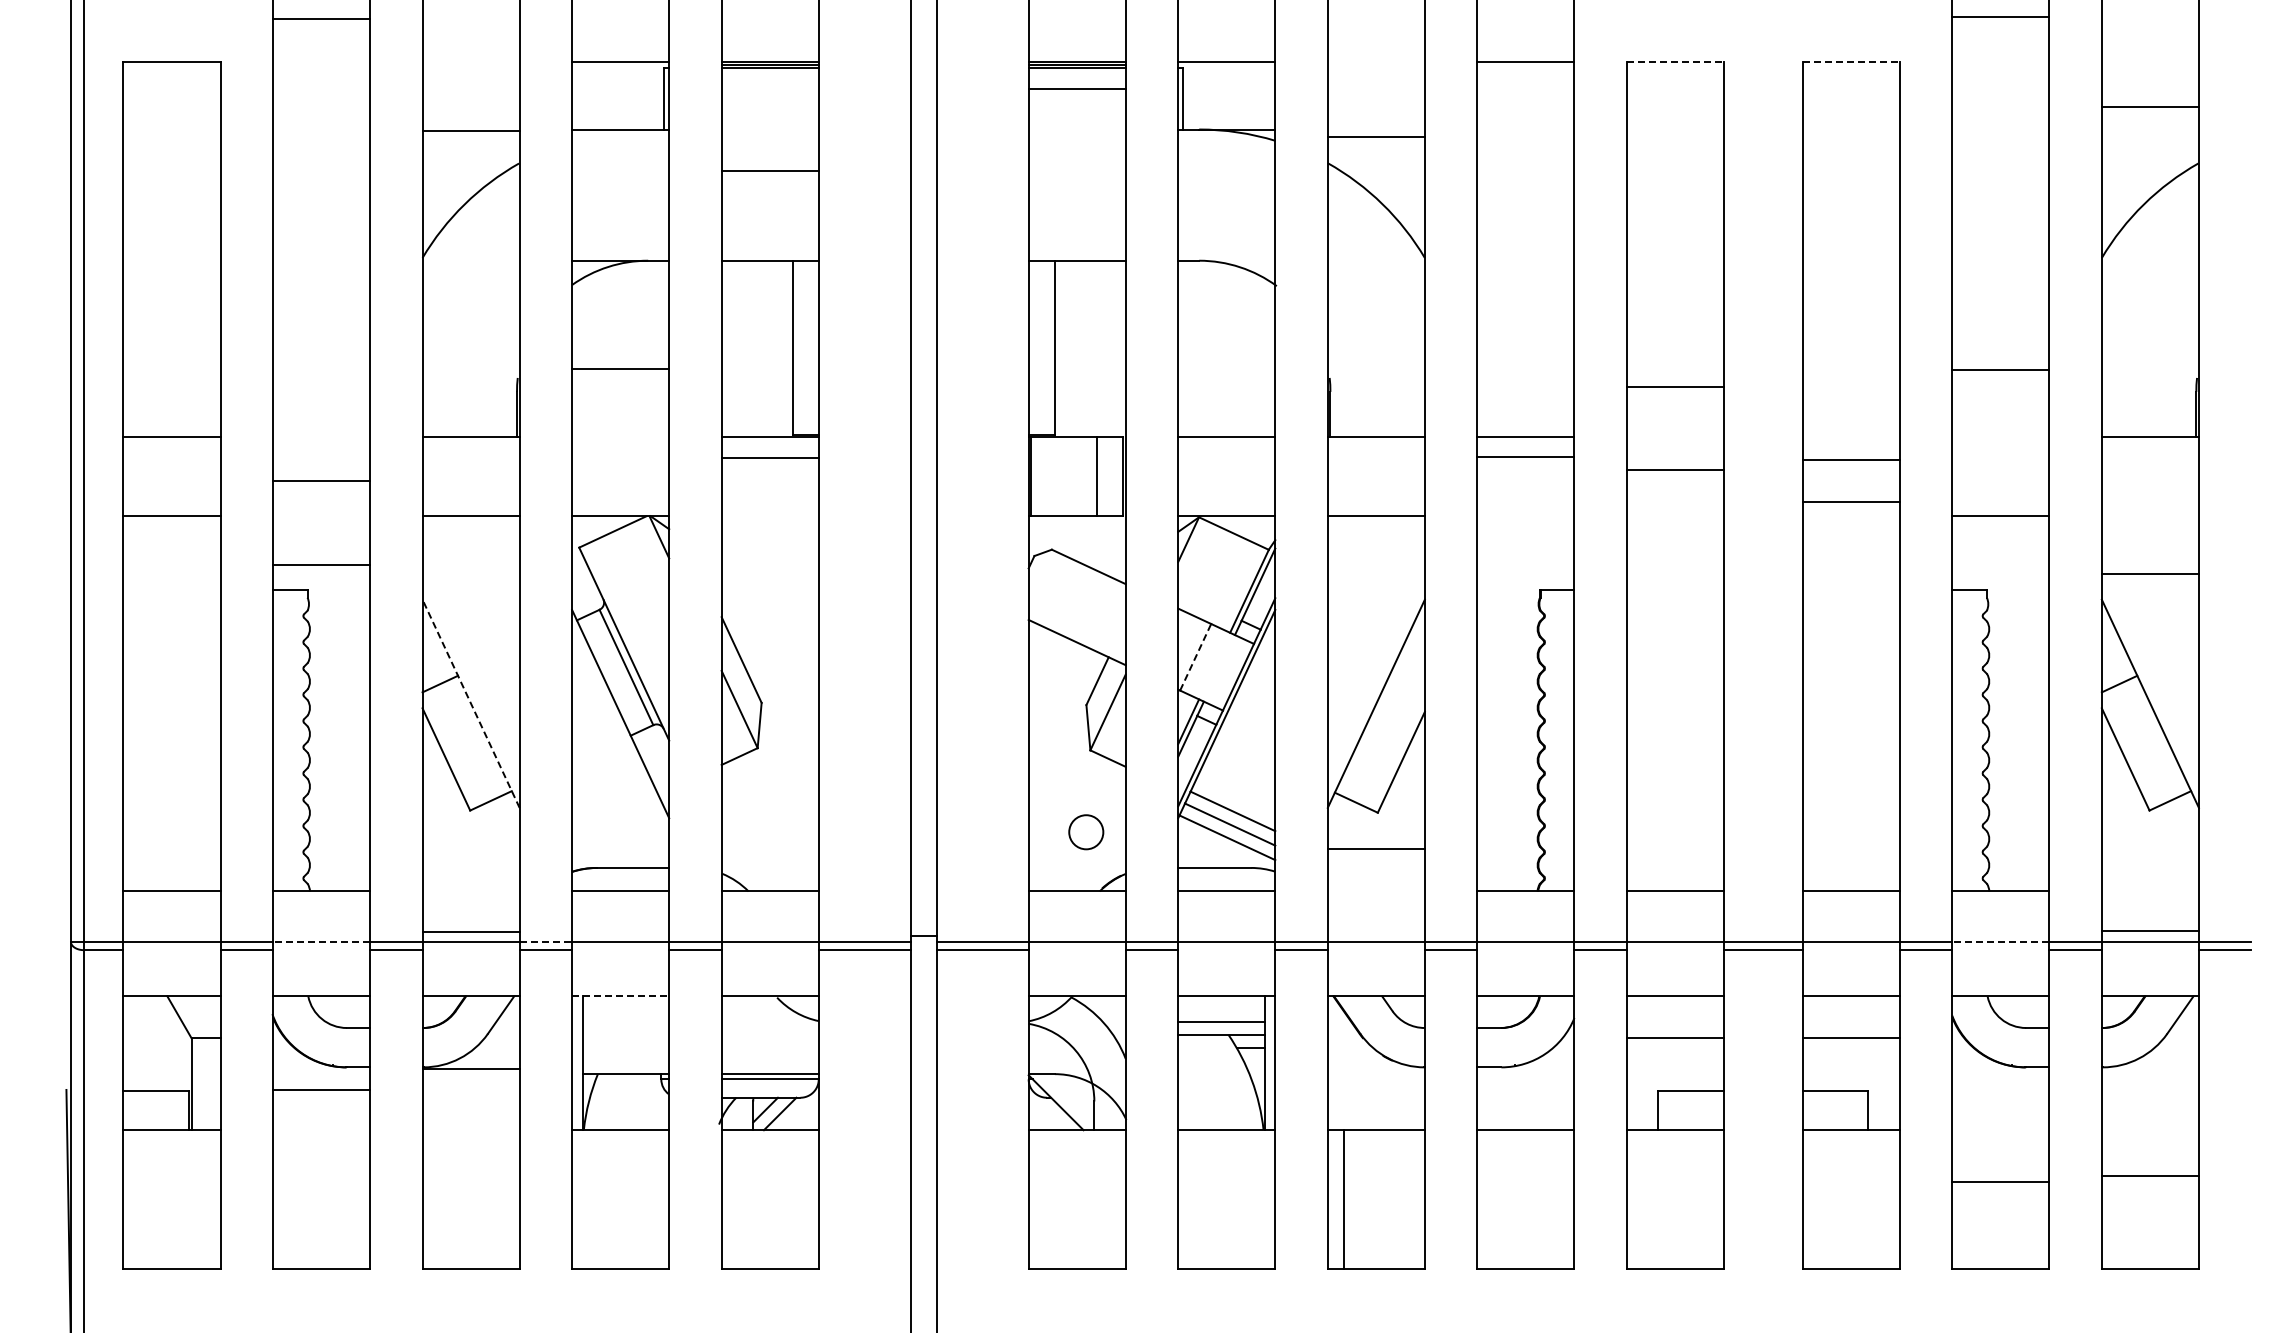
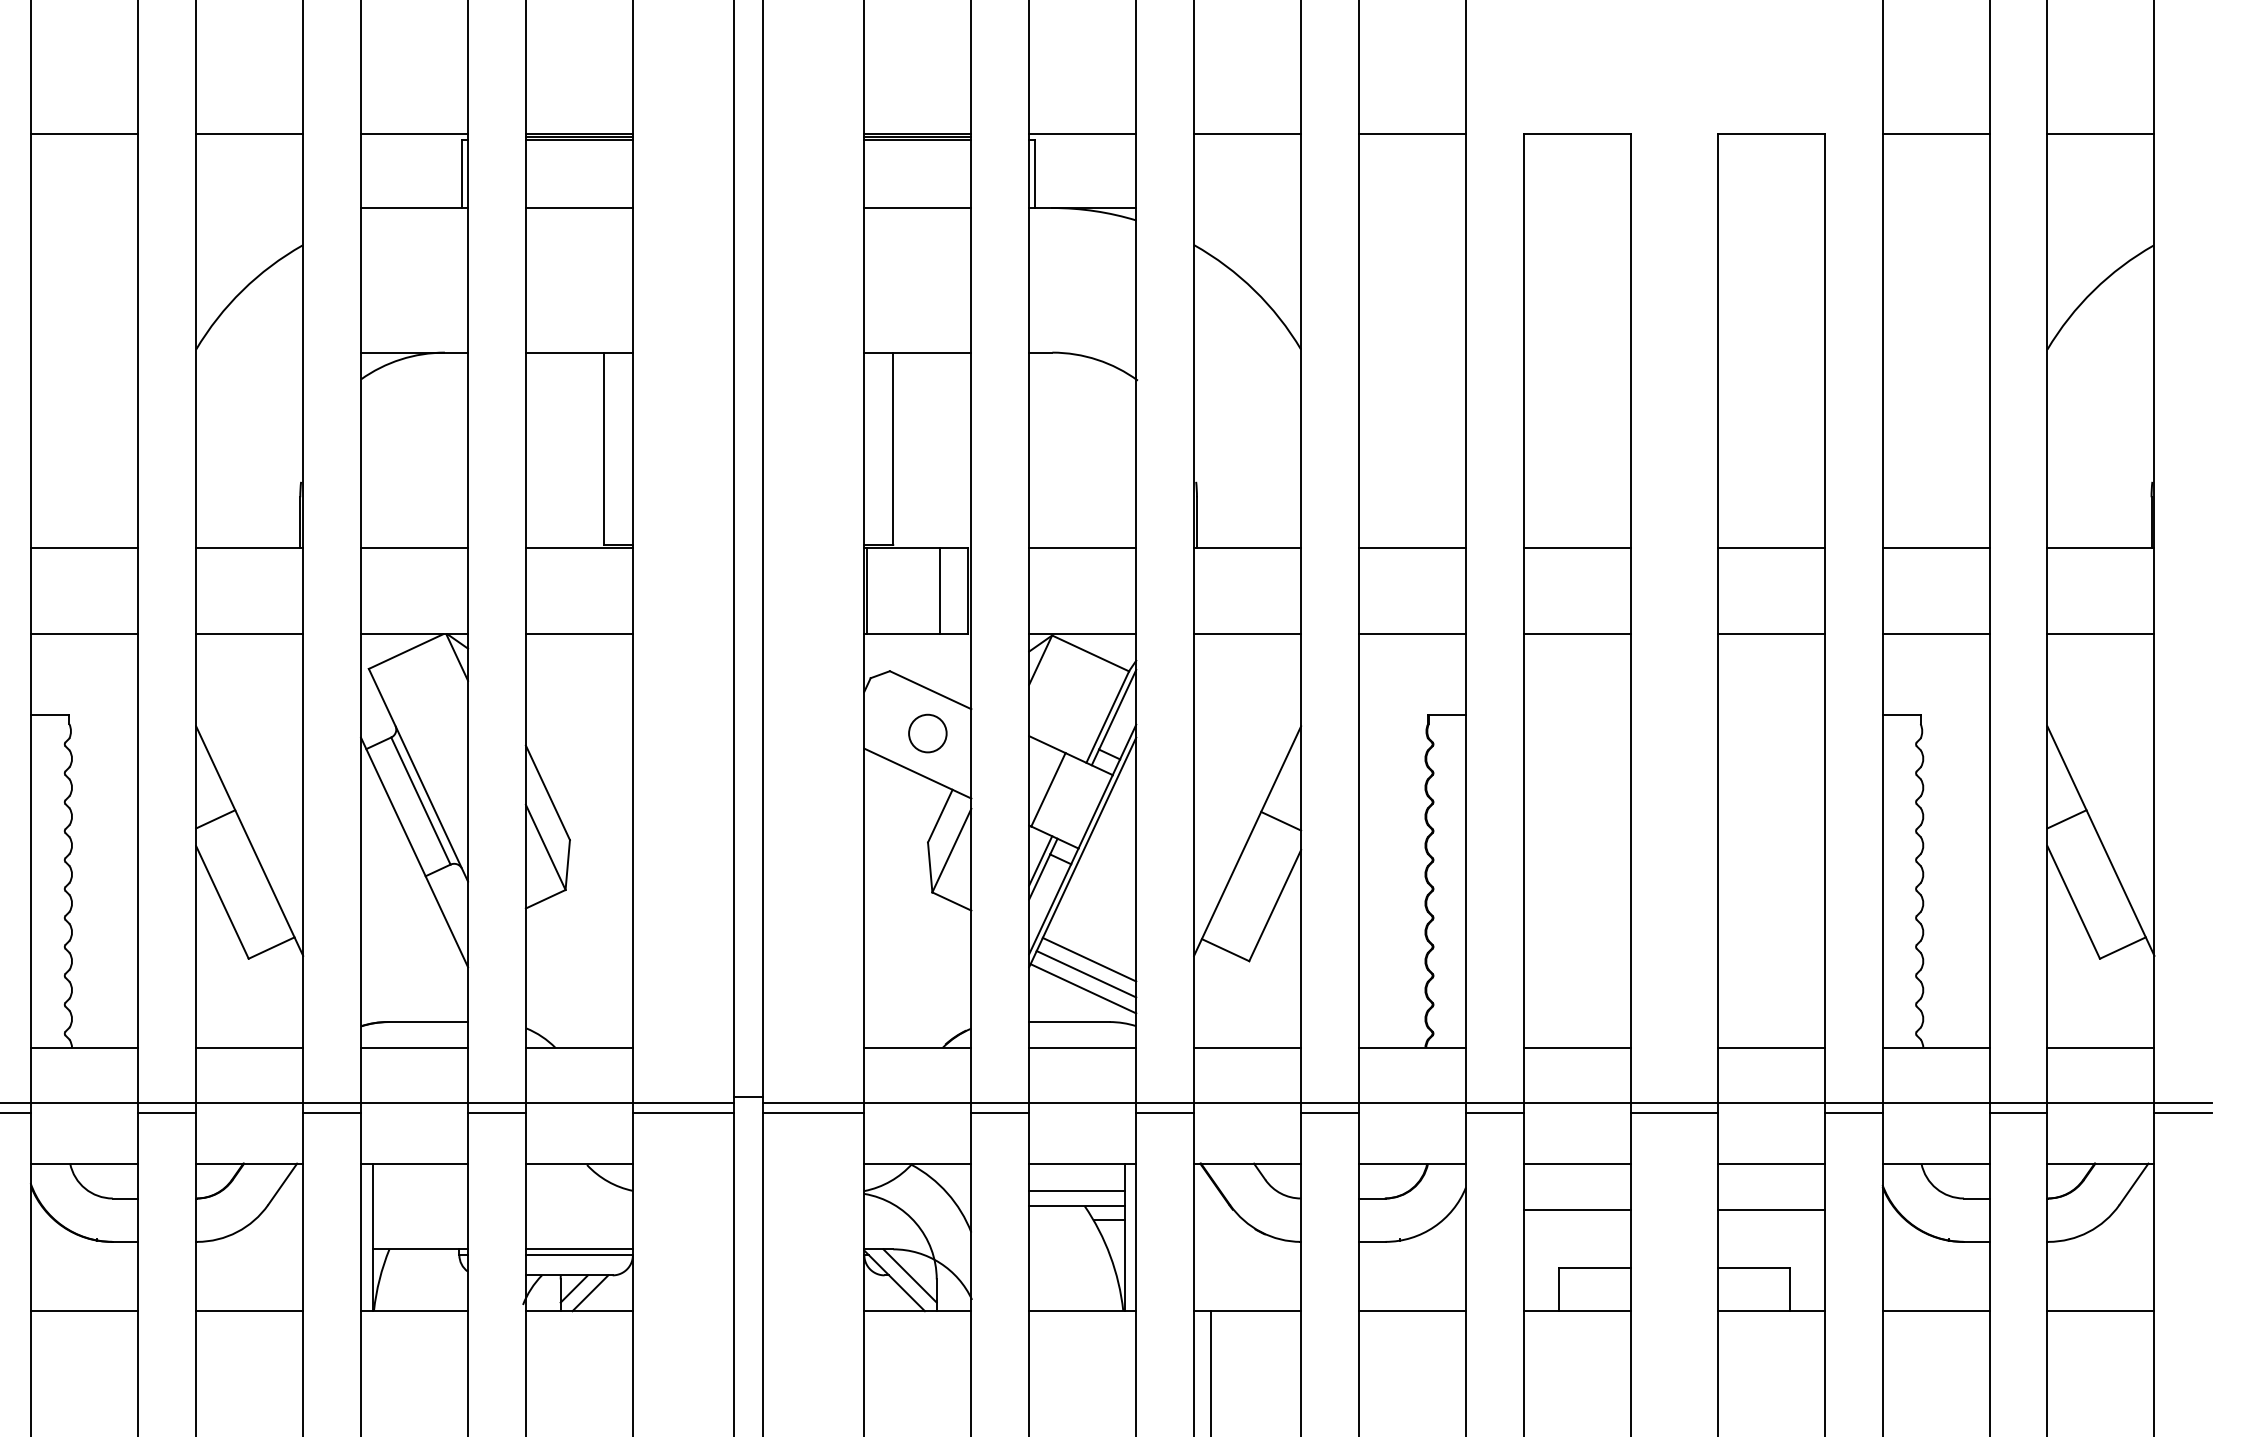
line: (2000, 17) -> (1935, 134), moved
line: (321, 19) -> (84, 134), moved
line: (1675, 62) -> (1577, 134), dashed -> solid
line: (1851, 62) -> (1771, 134), dashed -> solid
line: (1076, 88) -> (917, 207), moved
line: (2149, 107) -> (2099, 134), moved
line: (470, 131) -> (249, 134), moved
line: (1375, 137) -> (1246, 134), moved
line: (769, 170) -> (578, 207), moved
line: (620, 369) -> (414, 547), moved
line: (2000, 370) -> (1935, 547), moved
line: (1675, 387) -> (1577, 547), moved
line: (1525, 457) -> (1412, 634), moved
line: (769, 458) -> (578, 634), moved
line: (1850, 460) -> (1770, 634), moved
line: (1675, 470) -> (1577, 634), moved
line: (321, 481) -> (84, 547), moved
line: (1850, 502) -> (1770, 547), moved
line: (321, 565) -> (84, 634), moved
line: (2149, 574) -> (2099, 634), moved
line: (1195, 657) -> (1048, 790), dashed -> solid
line: (1406, 685) -> (1280, 820), added
line: (471, 703) -> (250, 840), dashed -> solid
circle: (1086, 832) -> (928, 733), moved
line: (1375, 849) -> (1246, 1048), moved
line: (2149, 931) -> (2099, 1048), moved
line: (470, 932) -> (249, 1048), moved
line: (321, 941) -> (84, 1103), dashed -> solid
line: (546, 941) -> (332, 1103), dashed -> solid
line: (2000, 941) -> (1935, 1103), dashed -> solid
line: (620, 996) -> (414, 1163), dashed -> solid
line: (470, 1069) -> (249, 1311), moved
line: (321, 1090) -> (84, 1311), moved
line: (1070, 1098) -> (910, 1276), added
line: (2149, 1176) -> (2099, 1311), moved
line: (2000, 1182) -> (1935, 1311), moved

